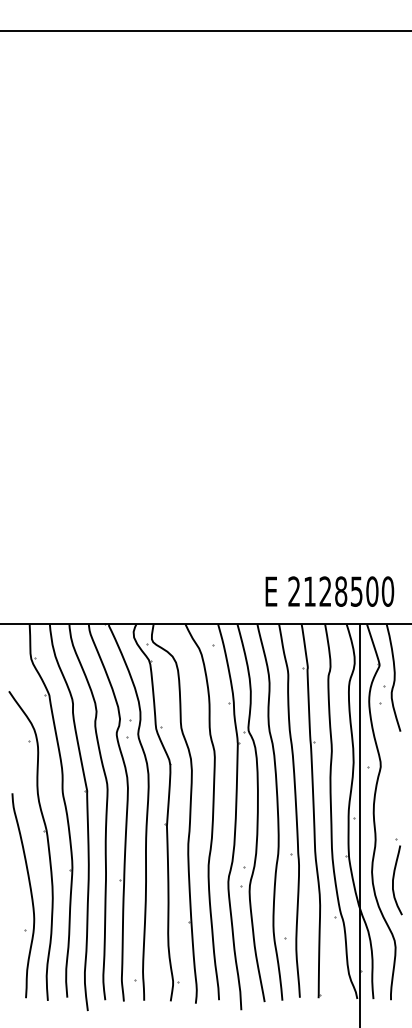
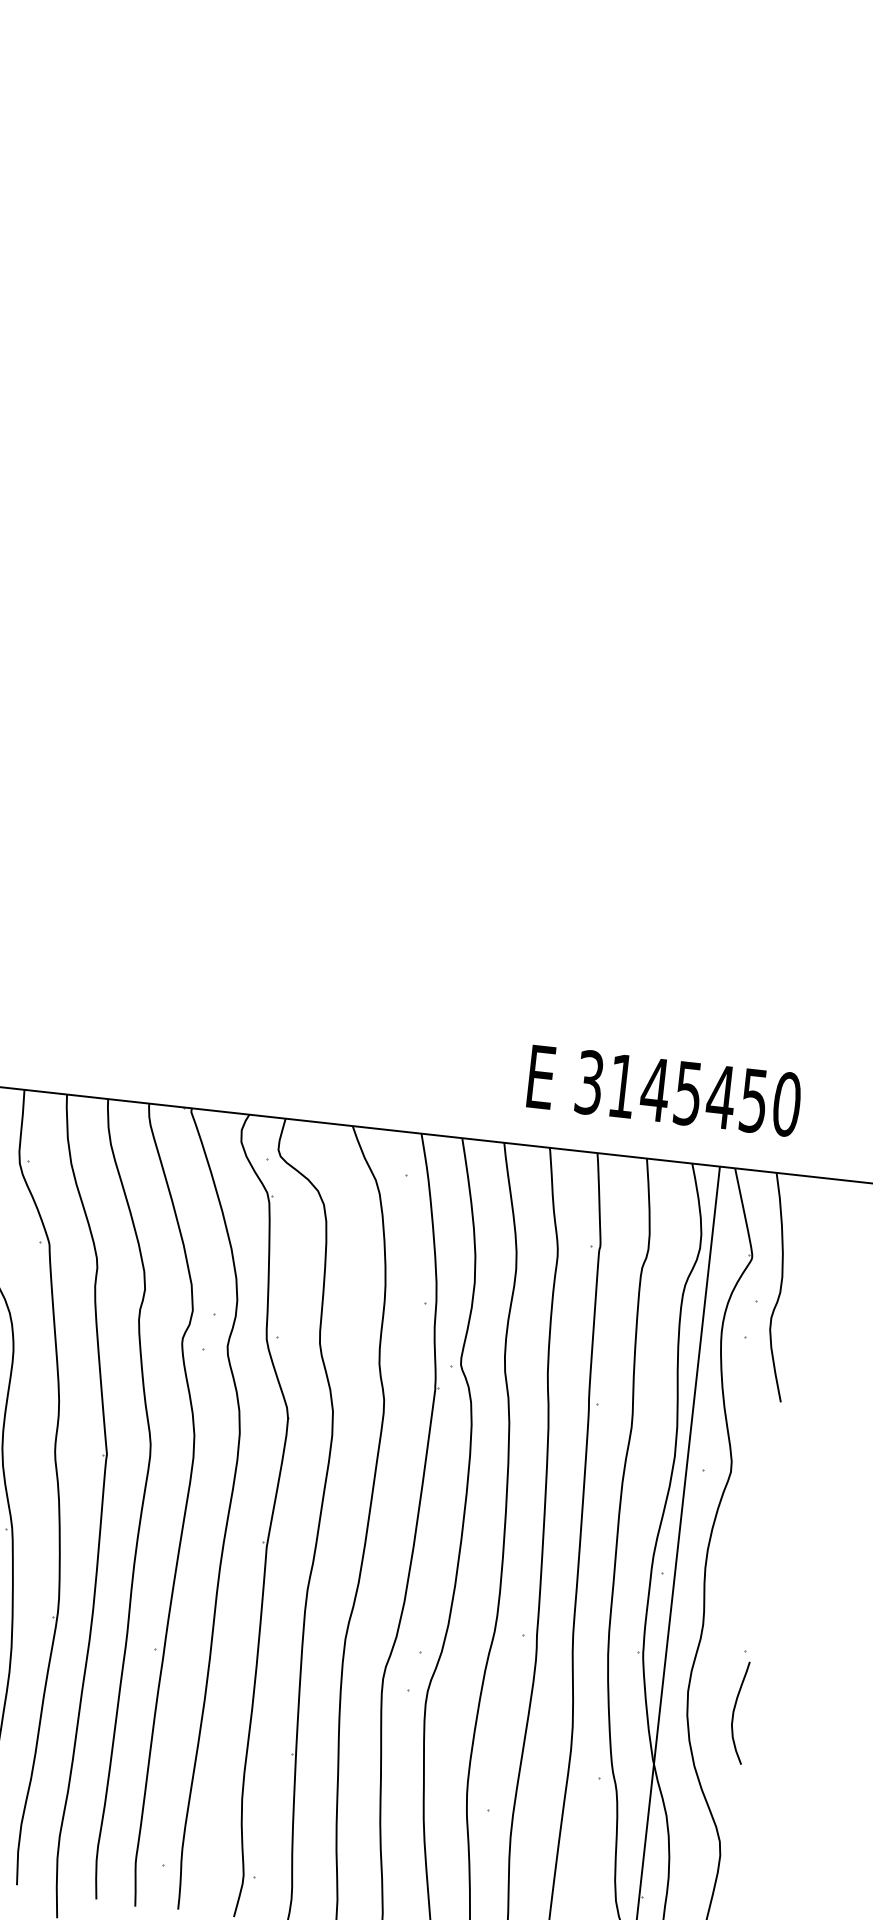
text: (333, 591) -> (672, 1091), 2128500 -> 3145450
part: (397, 876) -> (740, 1706), size x0.7

